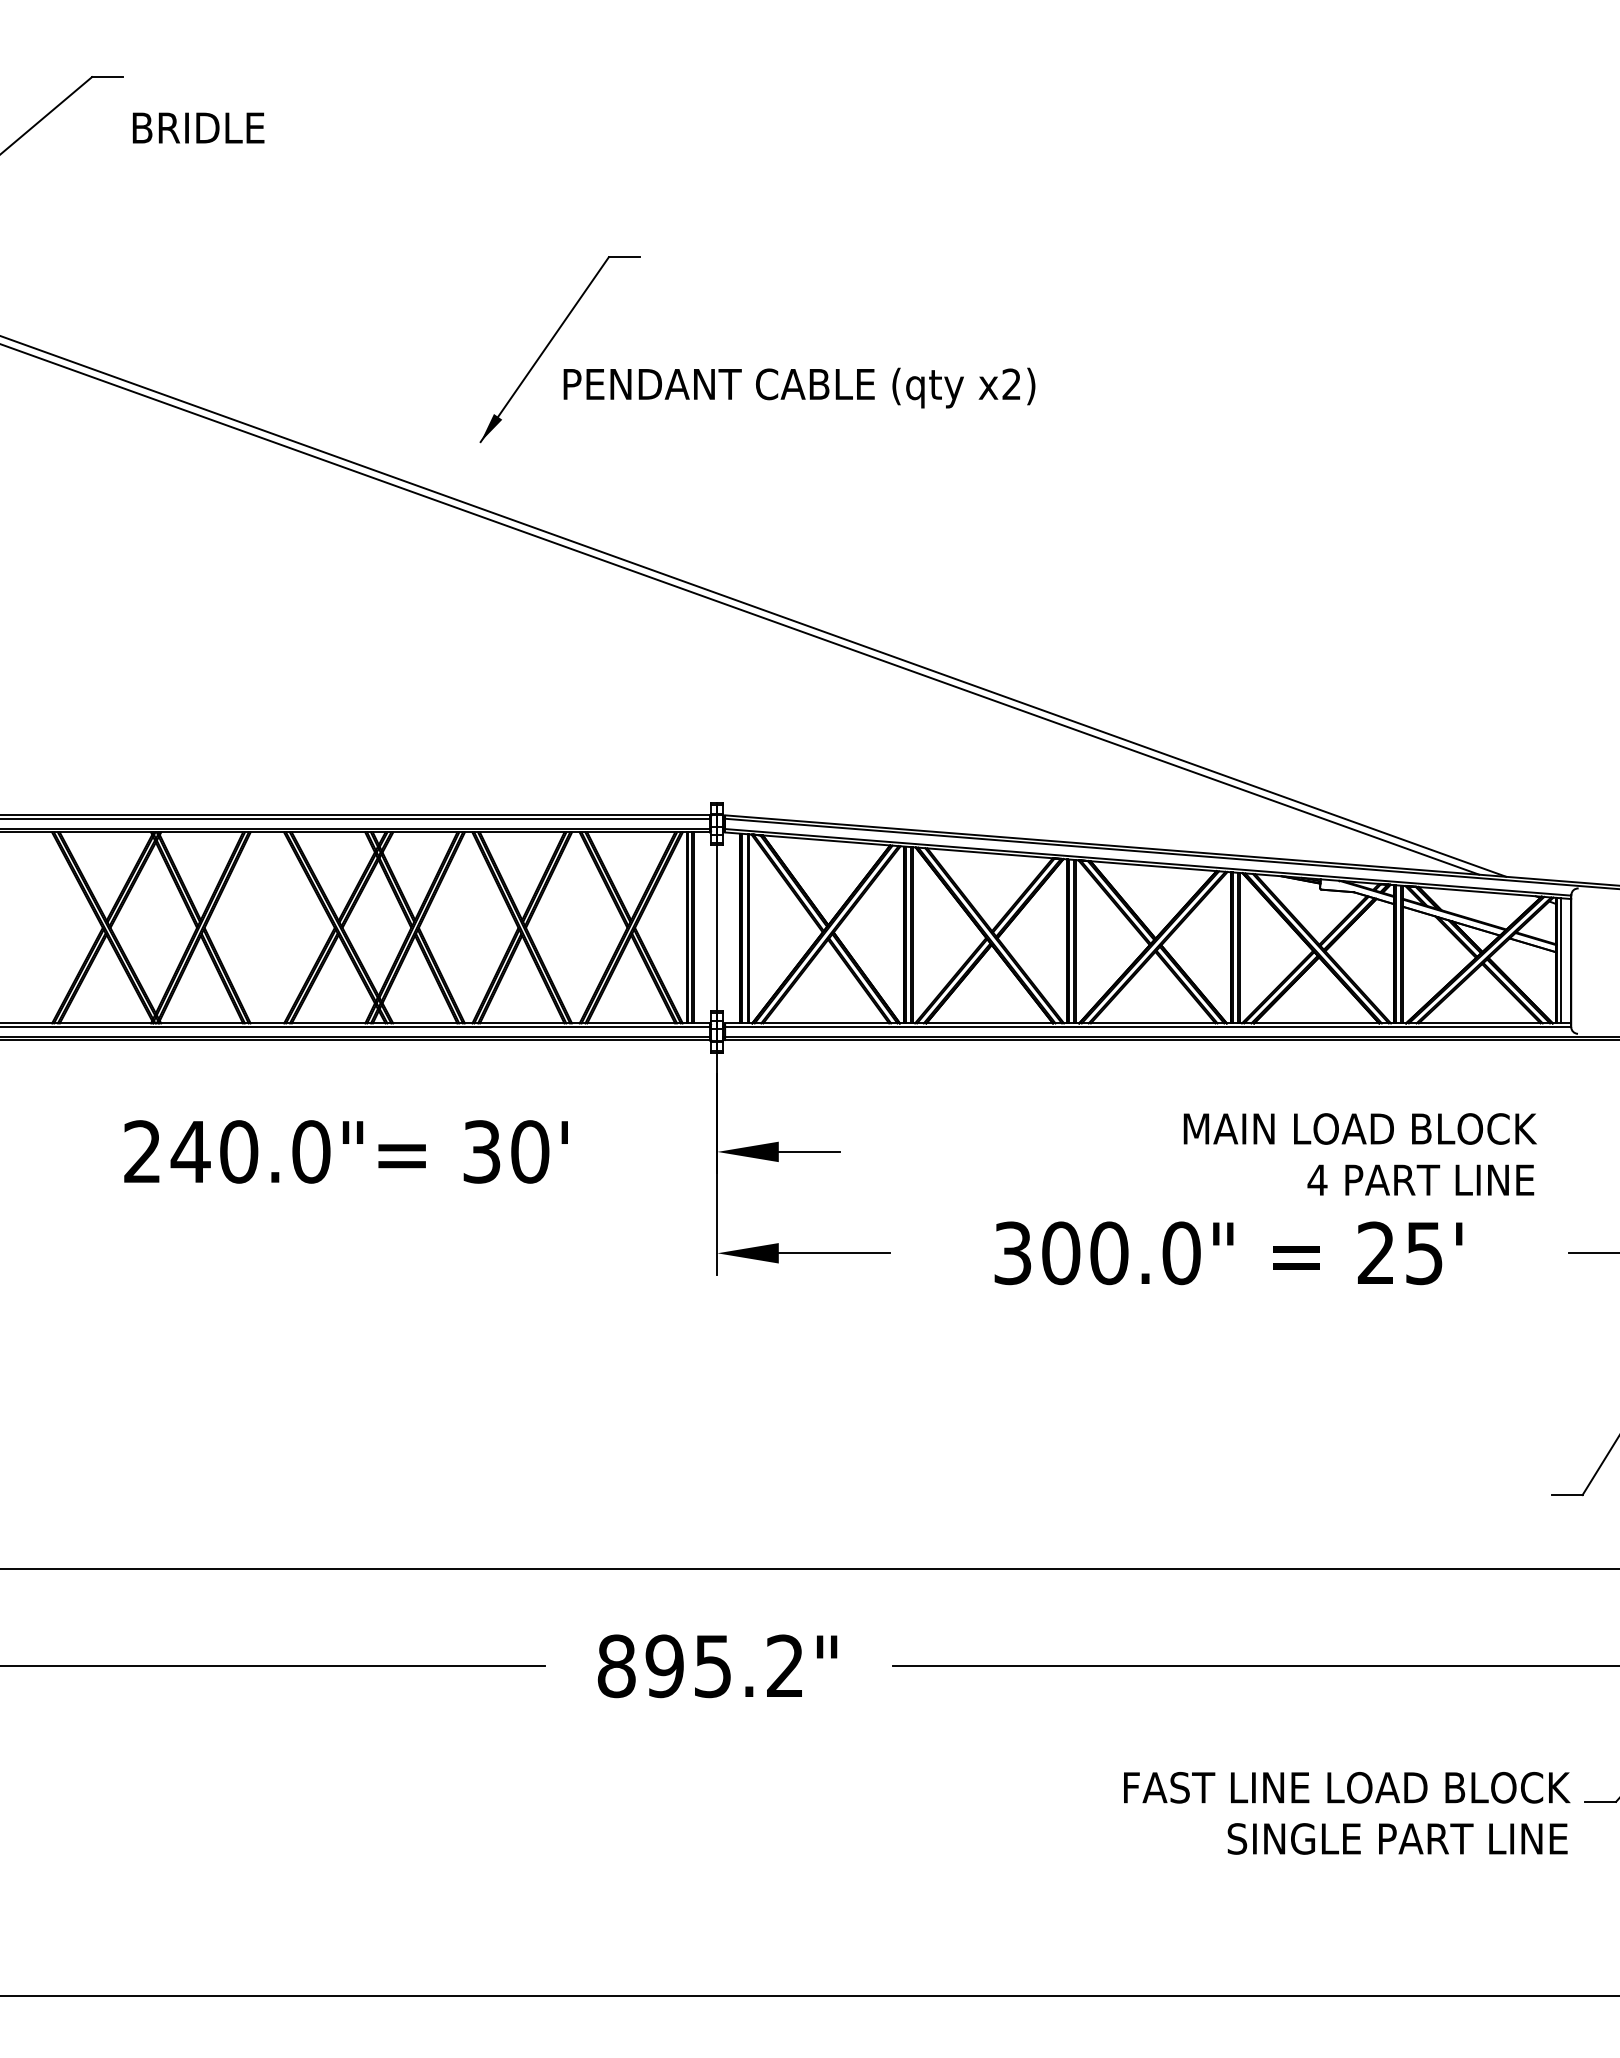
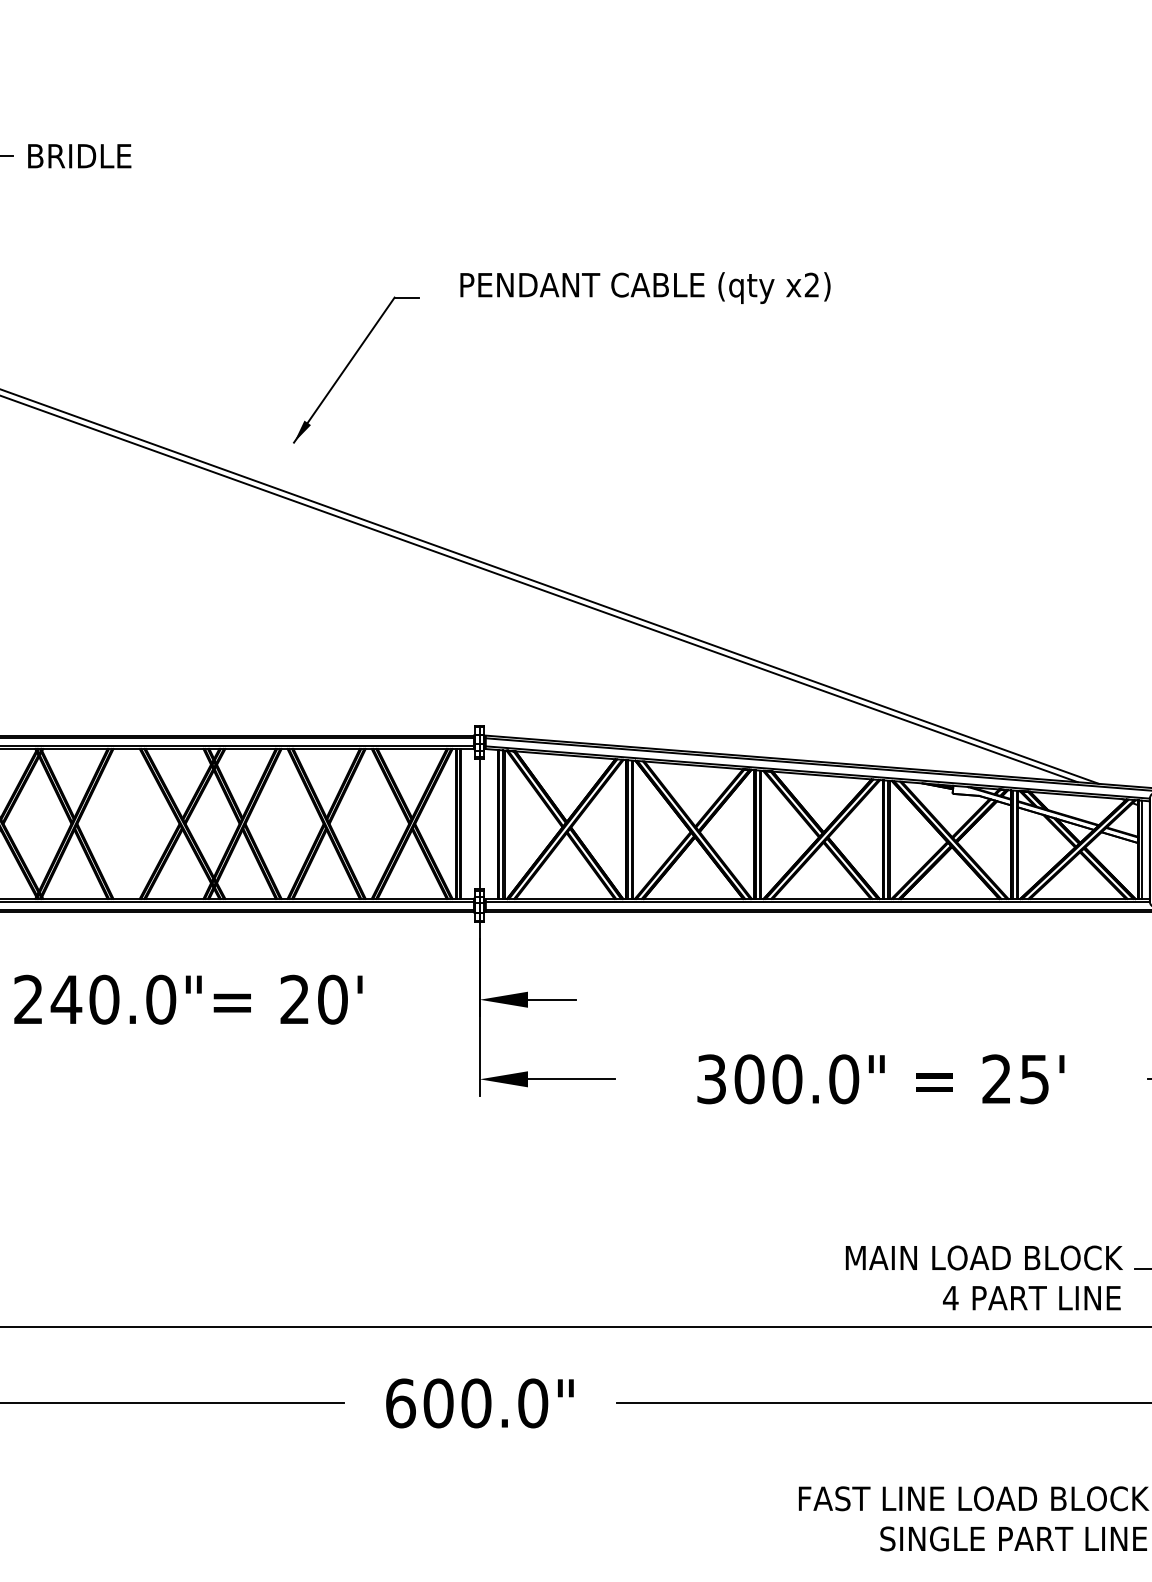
text: (198, 127) -> (79, 155), moved
text: (799, 387) -> (645, 287), moved
text: (481, 1151) -> (294, 999), 30' -> 20'
text: (1359, 1154) -> (983, 1278), moved
text: (700, 1666) -> (466, 1403), 895.2" -> 600.0"

